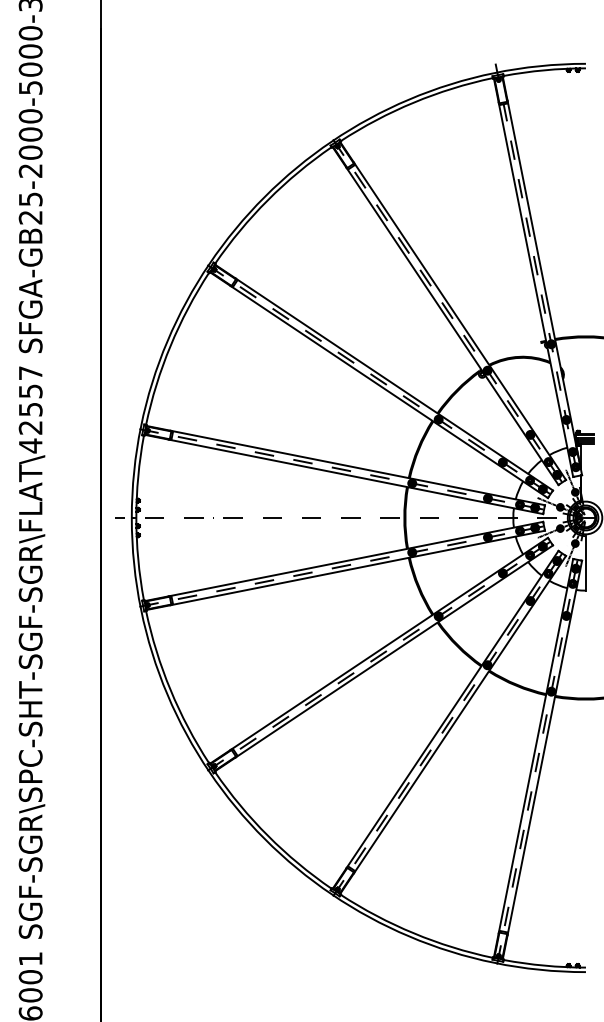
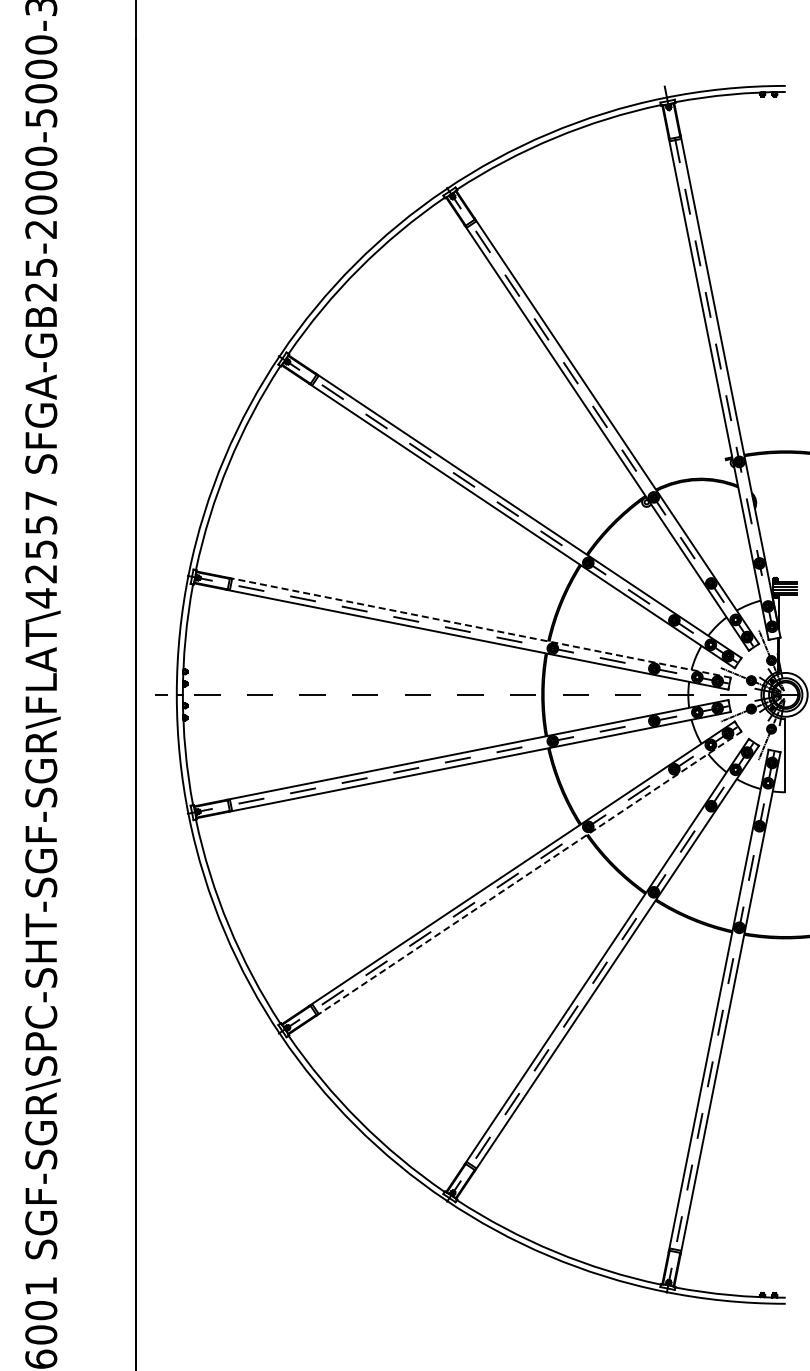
line: (357, 467) -> (479, 627), solid -> dashed
line: (394, 651) -> (529, 873), solid -> dashed

